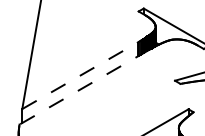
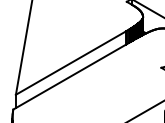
line: (80, 75) -> (71, 62), dashed -> solid
line: (84, 87) -> (75, 74), dashed -> solid

